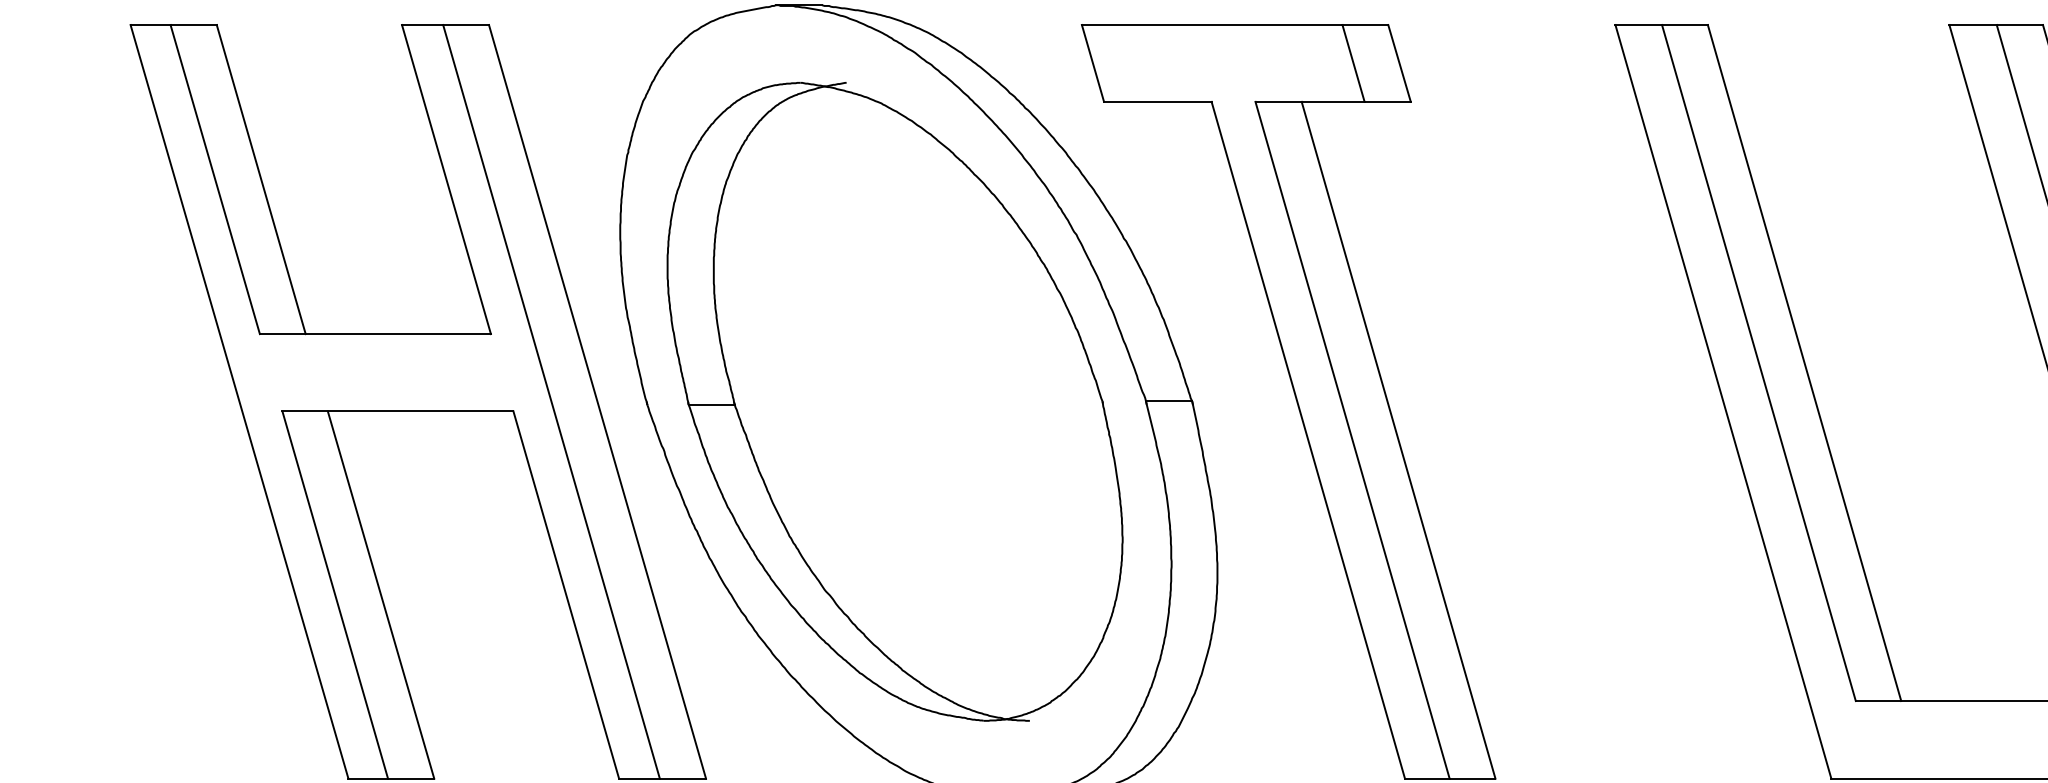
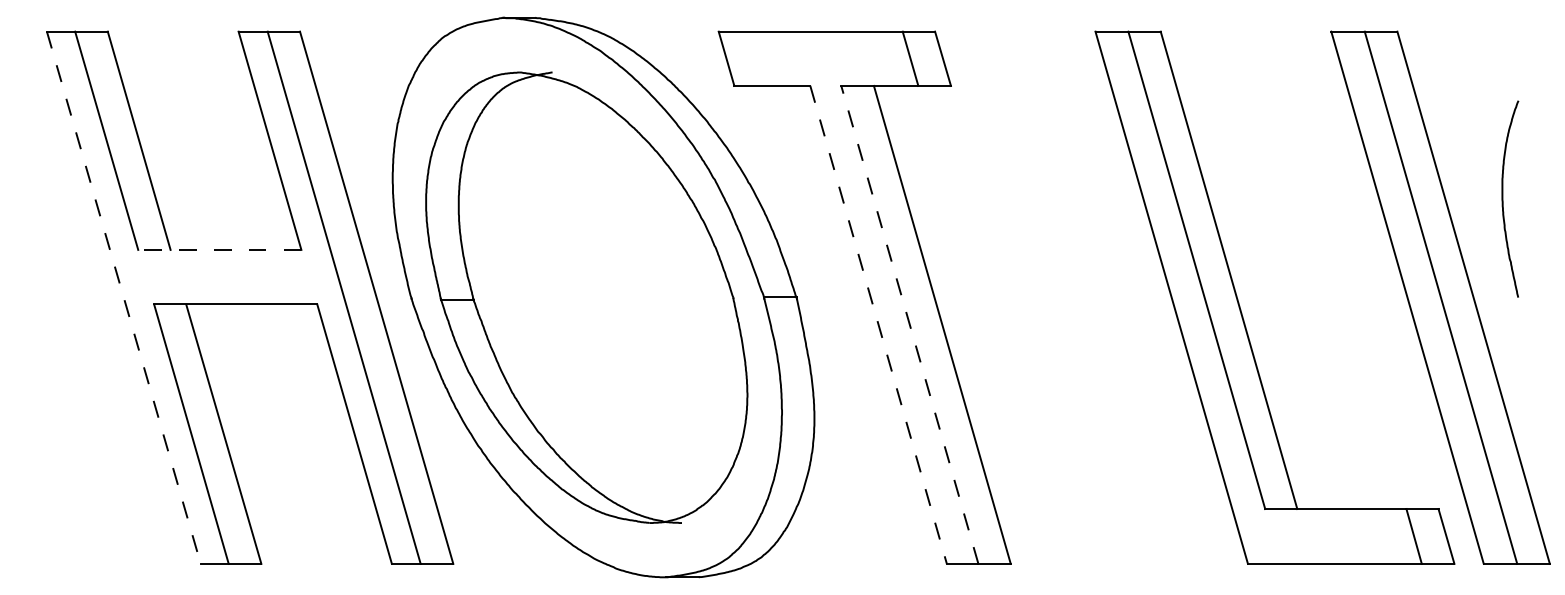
line: (374, 333) -> (219, 249), solid -> dashed
line: (240, 402) -> (124, 298), solid -> dashed
line: (1308, 439) -> (878, 324), solid -> dashed
line: (1352, 439) -> (909, 324), solid -> dashed

